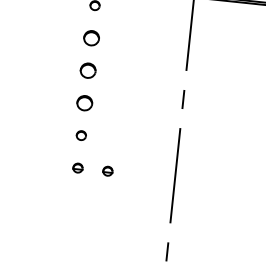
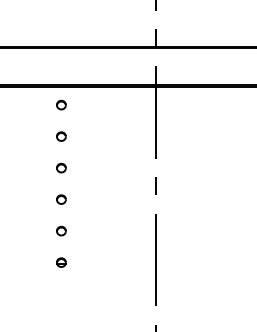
part: (91, 38) -> (61, 136), size x0.62
part: (88, 70) -> (61, 167), size x0.62
part: (84, 103) -> (61, 199), size x0.62
part: (107, 171) -> (90, 262), removed

